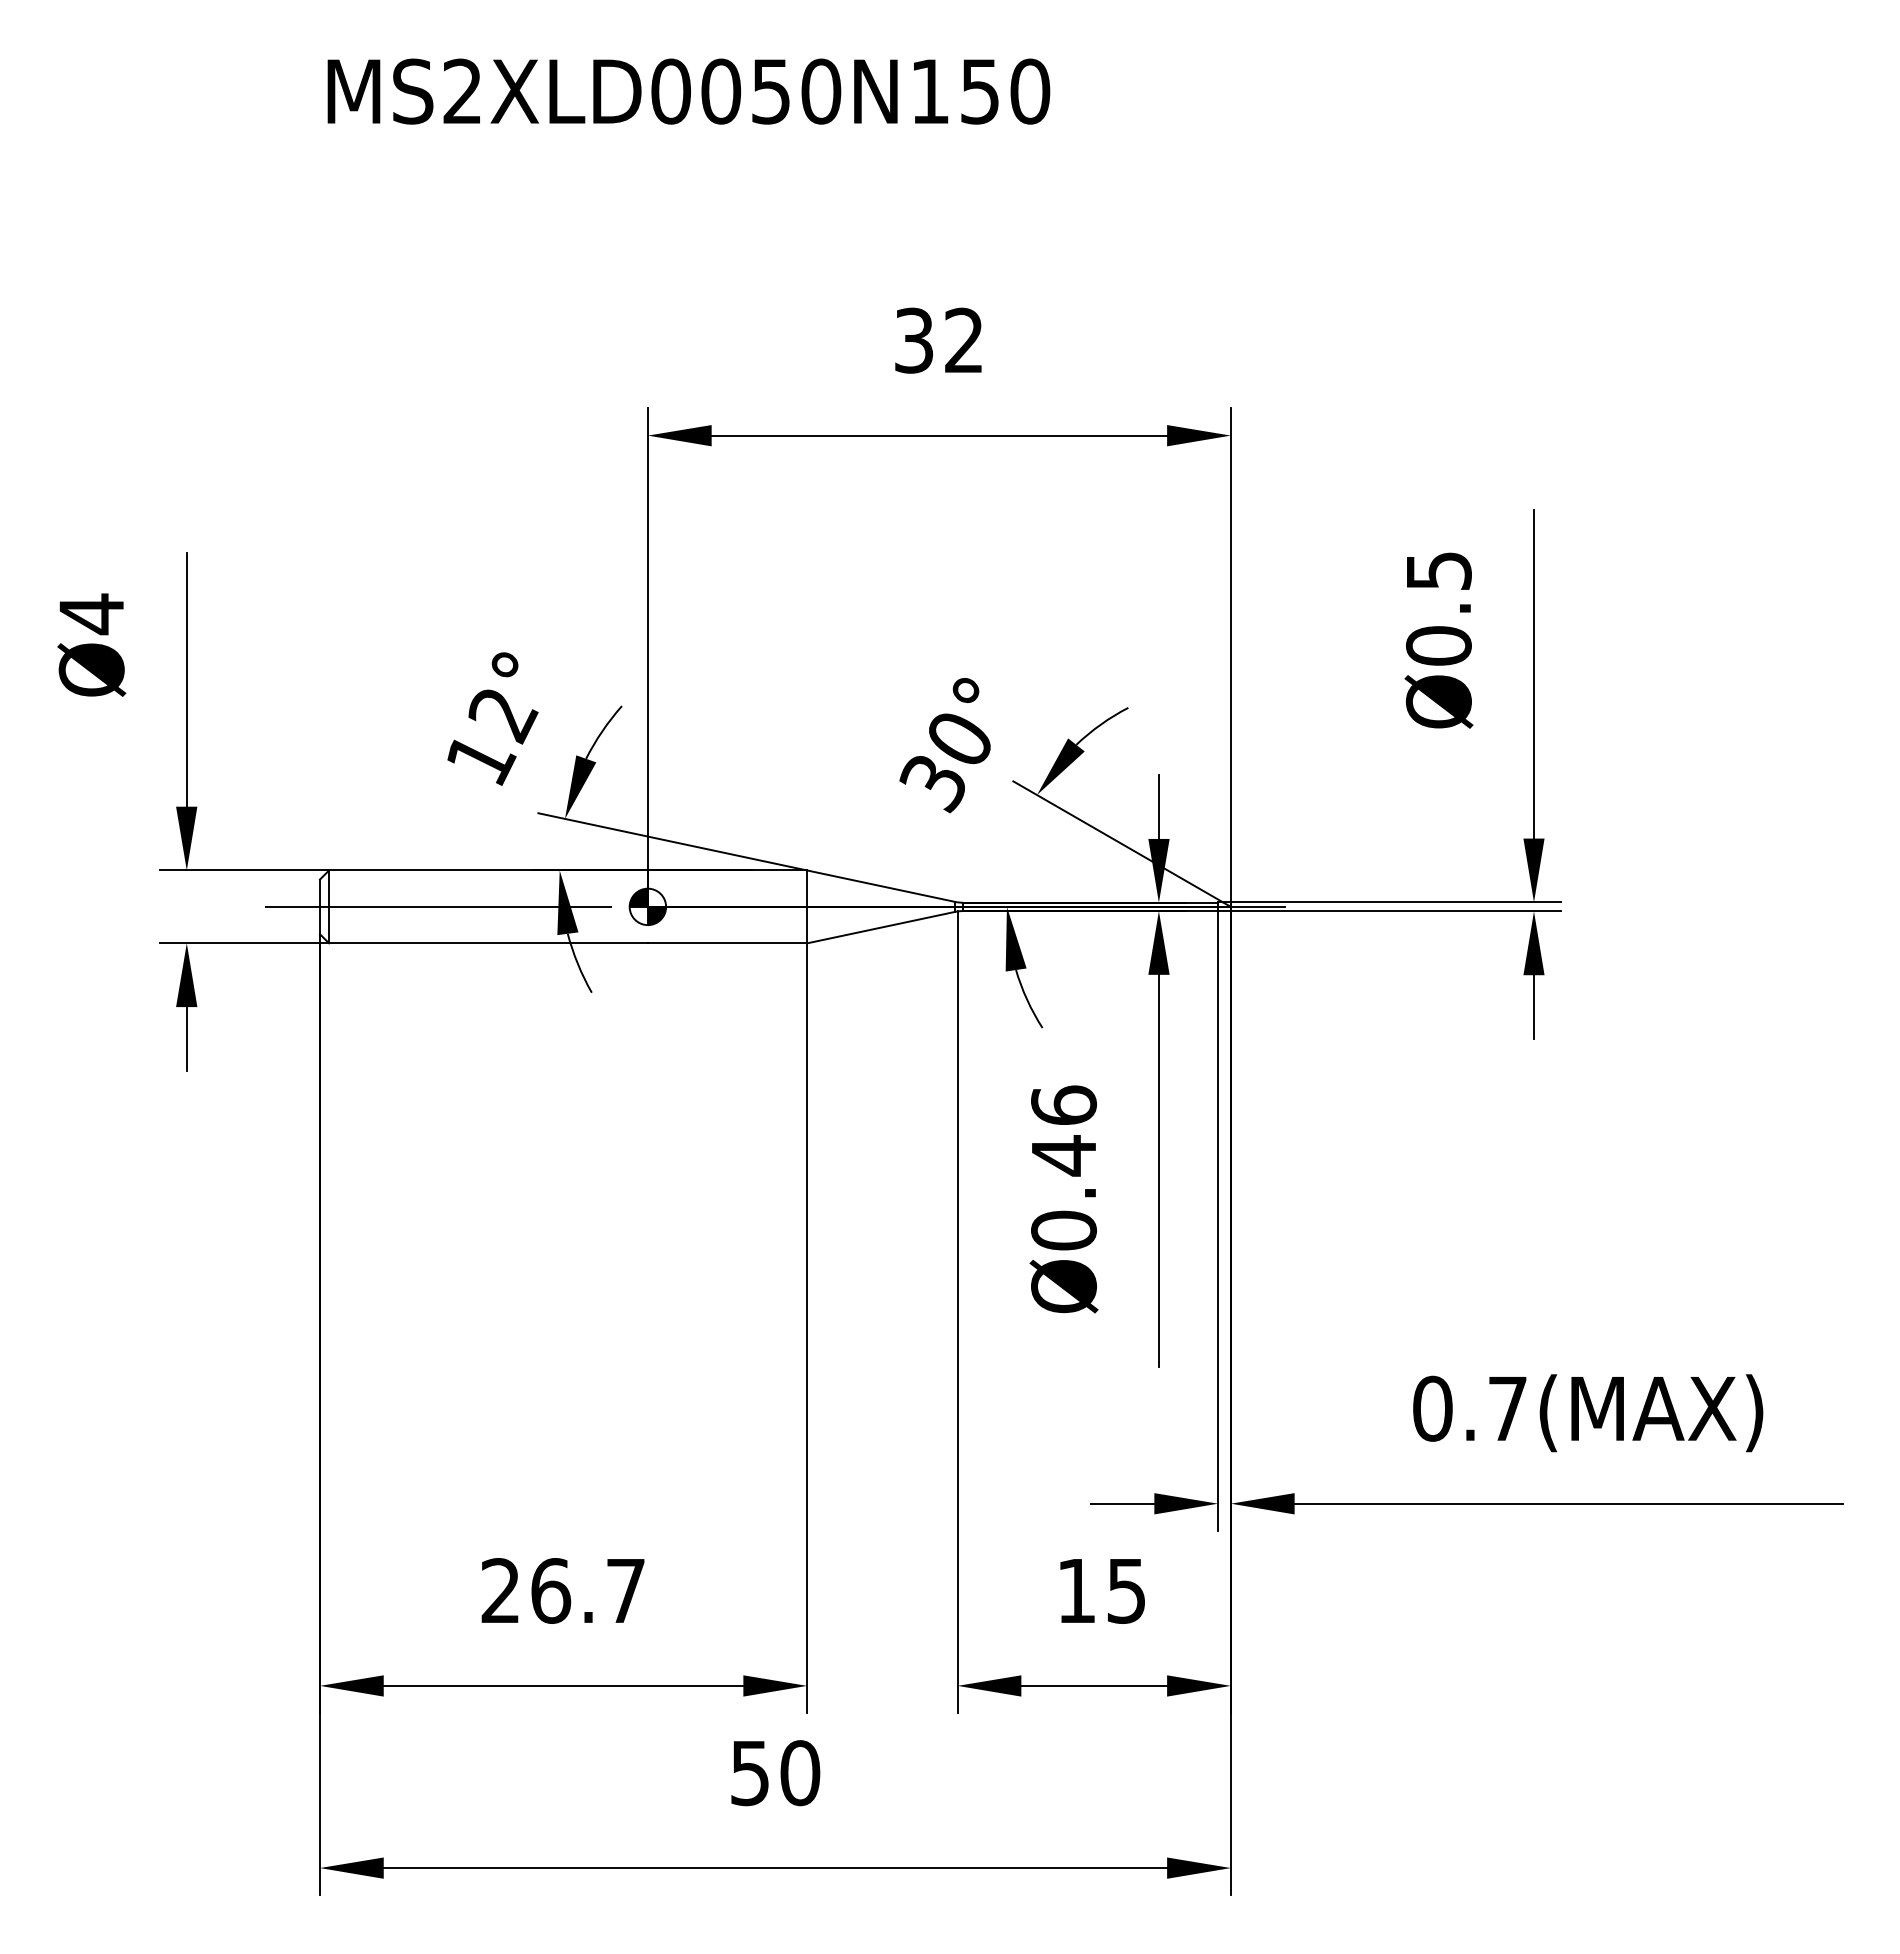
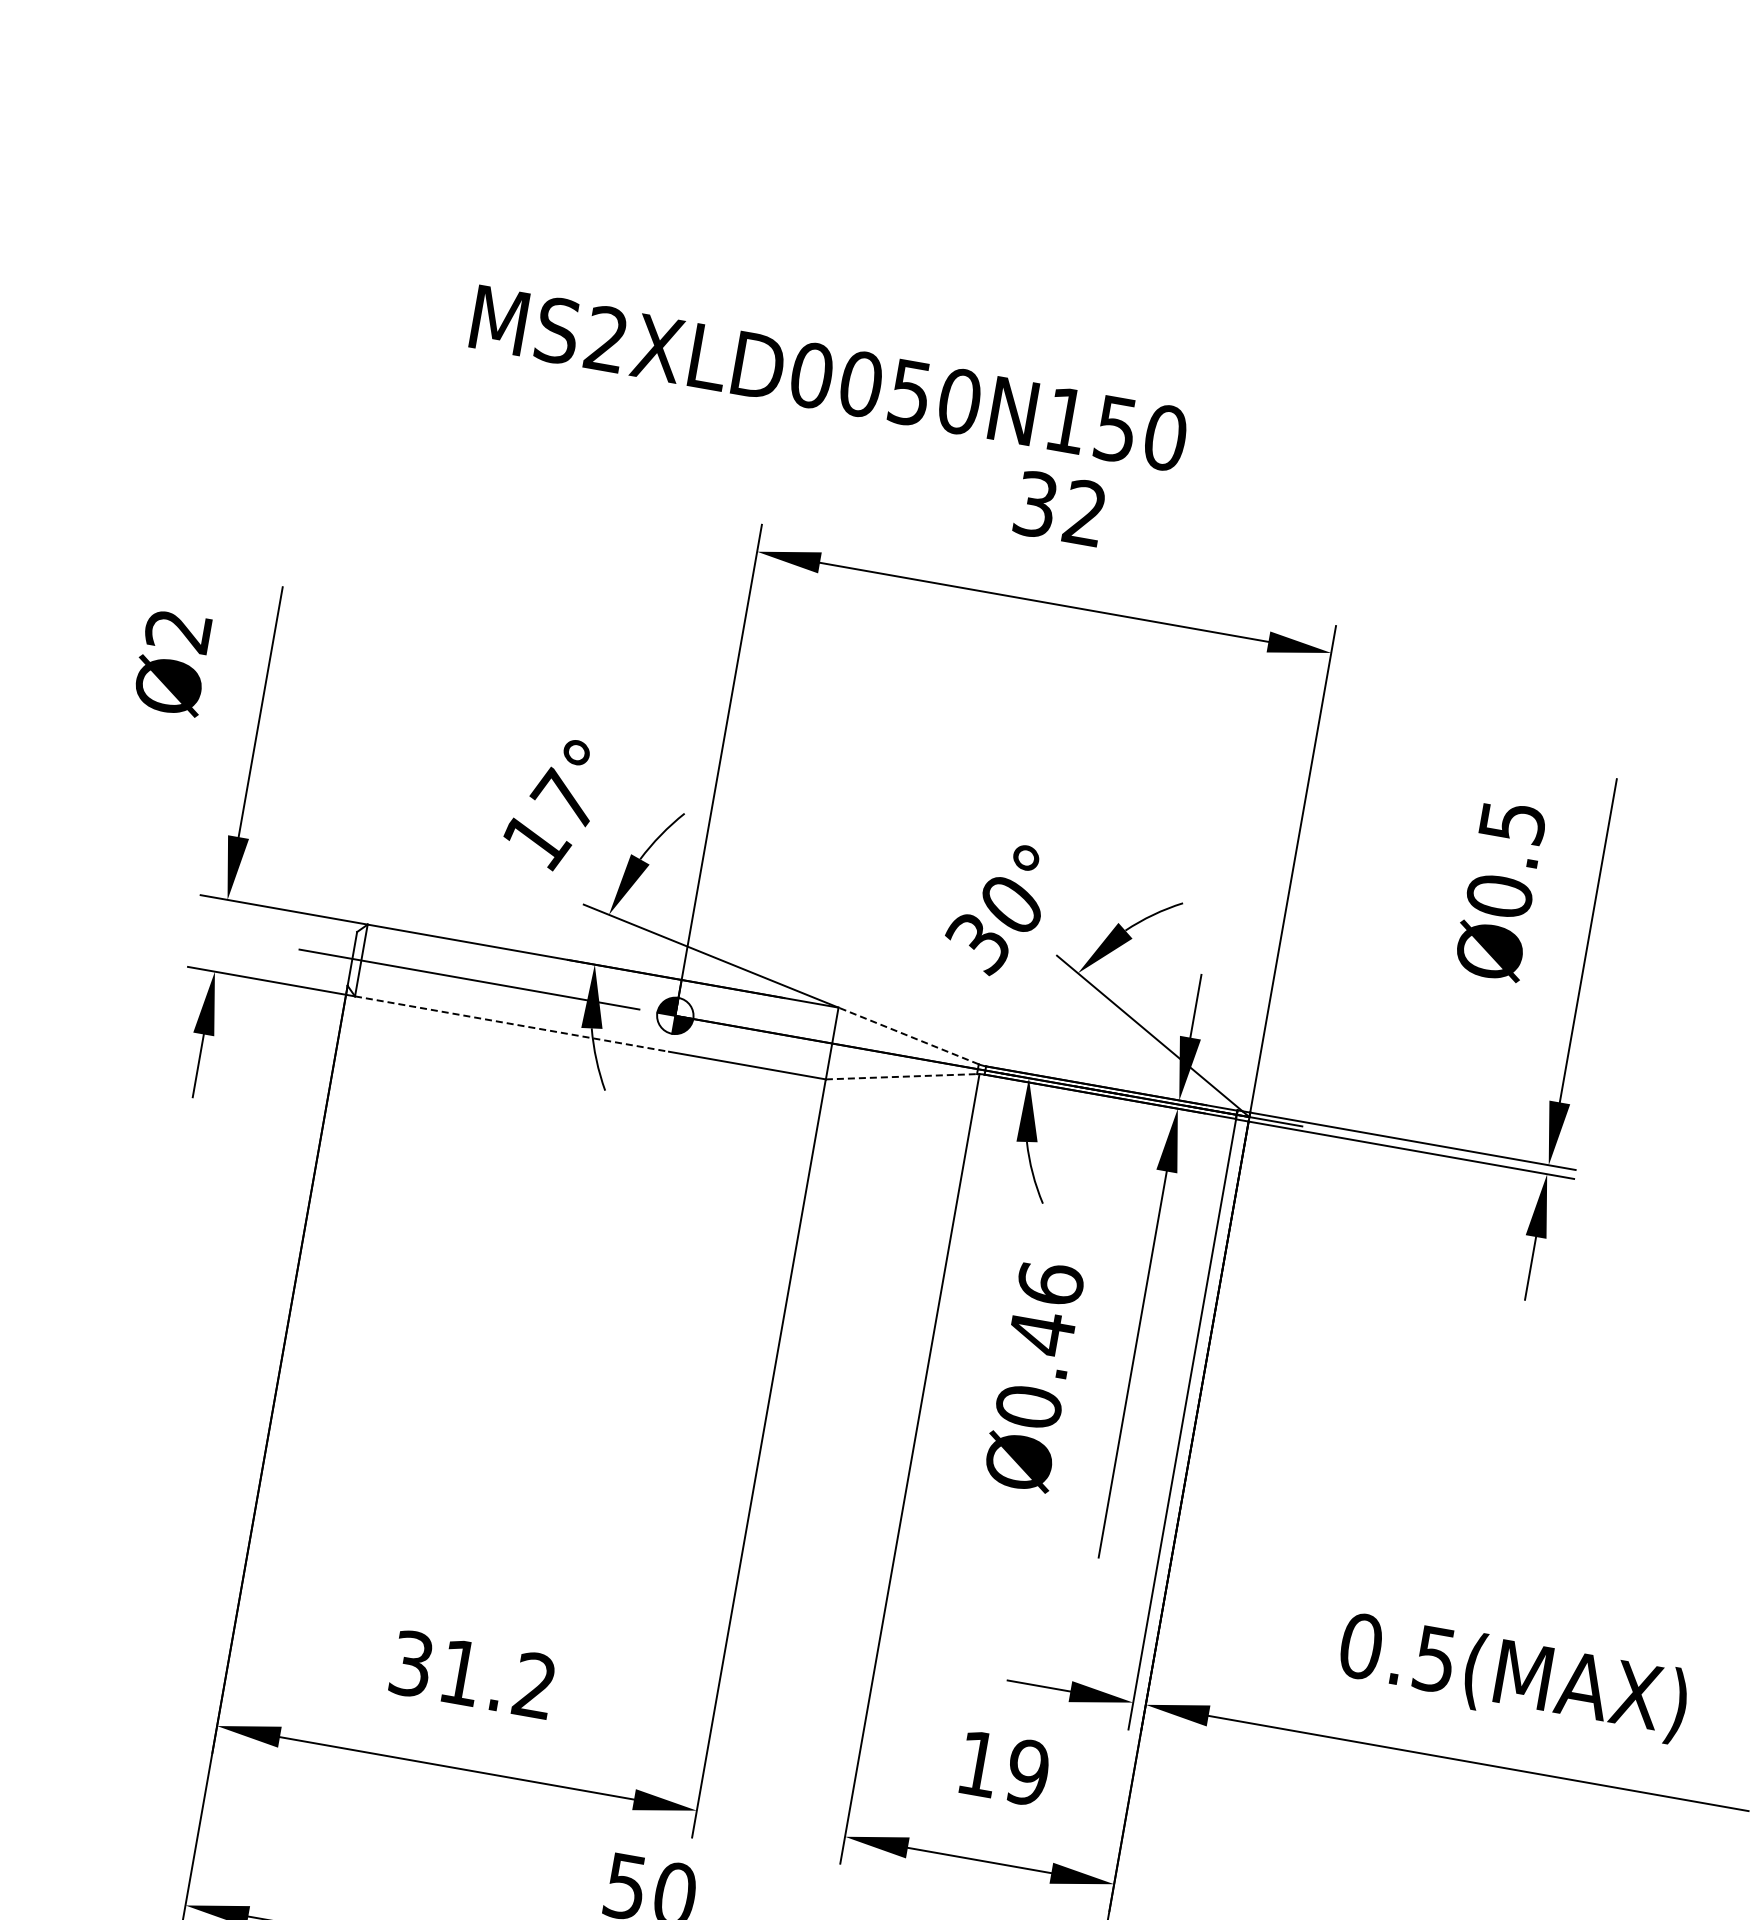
text: (688, 91) -> (828, 378), moved
text: (90, 614) -> (177, 631), Ø4 -> Ø2
text: (502, 713) -> (565, 800), 12° -> 17°
line: (881, 886) -> (908, 1036), solid -> dashed
line: (881, 927) -> (901, 1076), solid -> dashed
line: (489, 943) -> (512, 1024), solid -> dashed
text: (1507, 1409) -> (1434, 1660), 0.7(MAX) -> 0.5(MAX)
text: (562, 1590) -> (472, 1674), 26.7 -> 31.2
text: (1126, 1590) -> (1027, 1772), 15 -> 19

